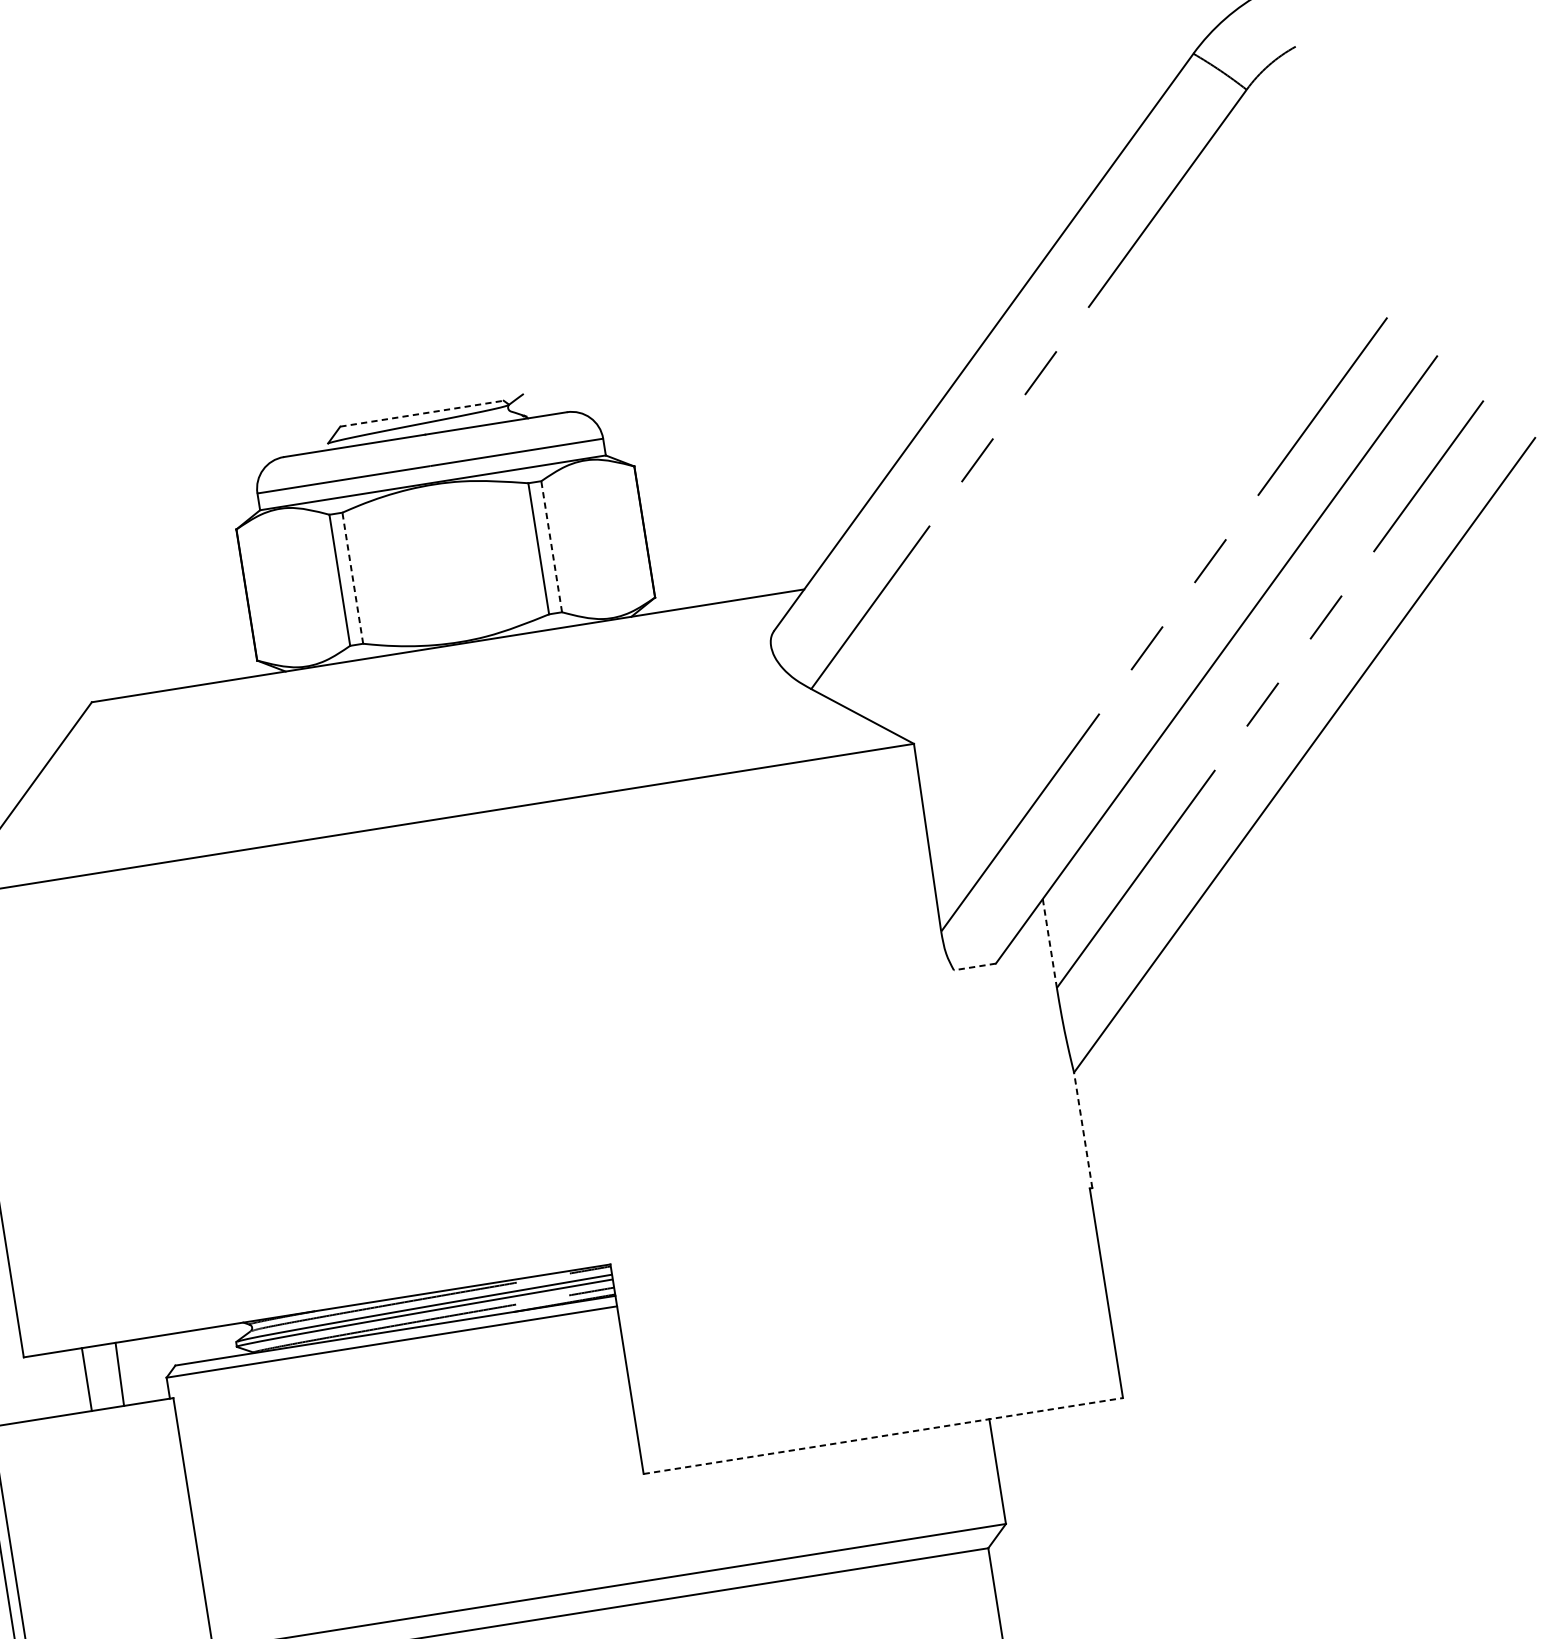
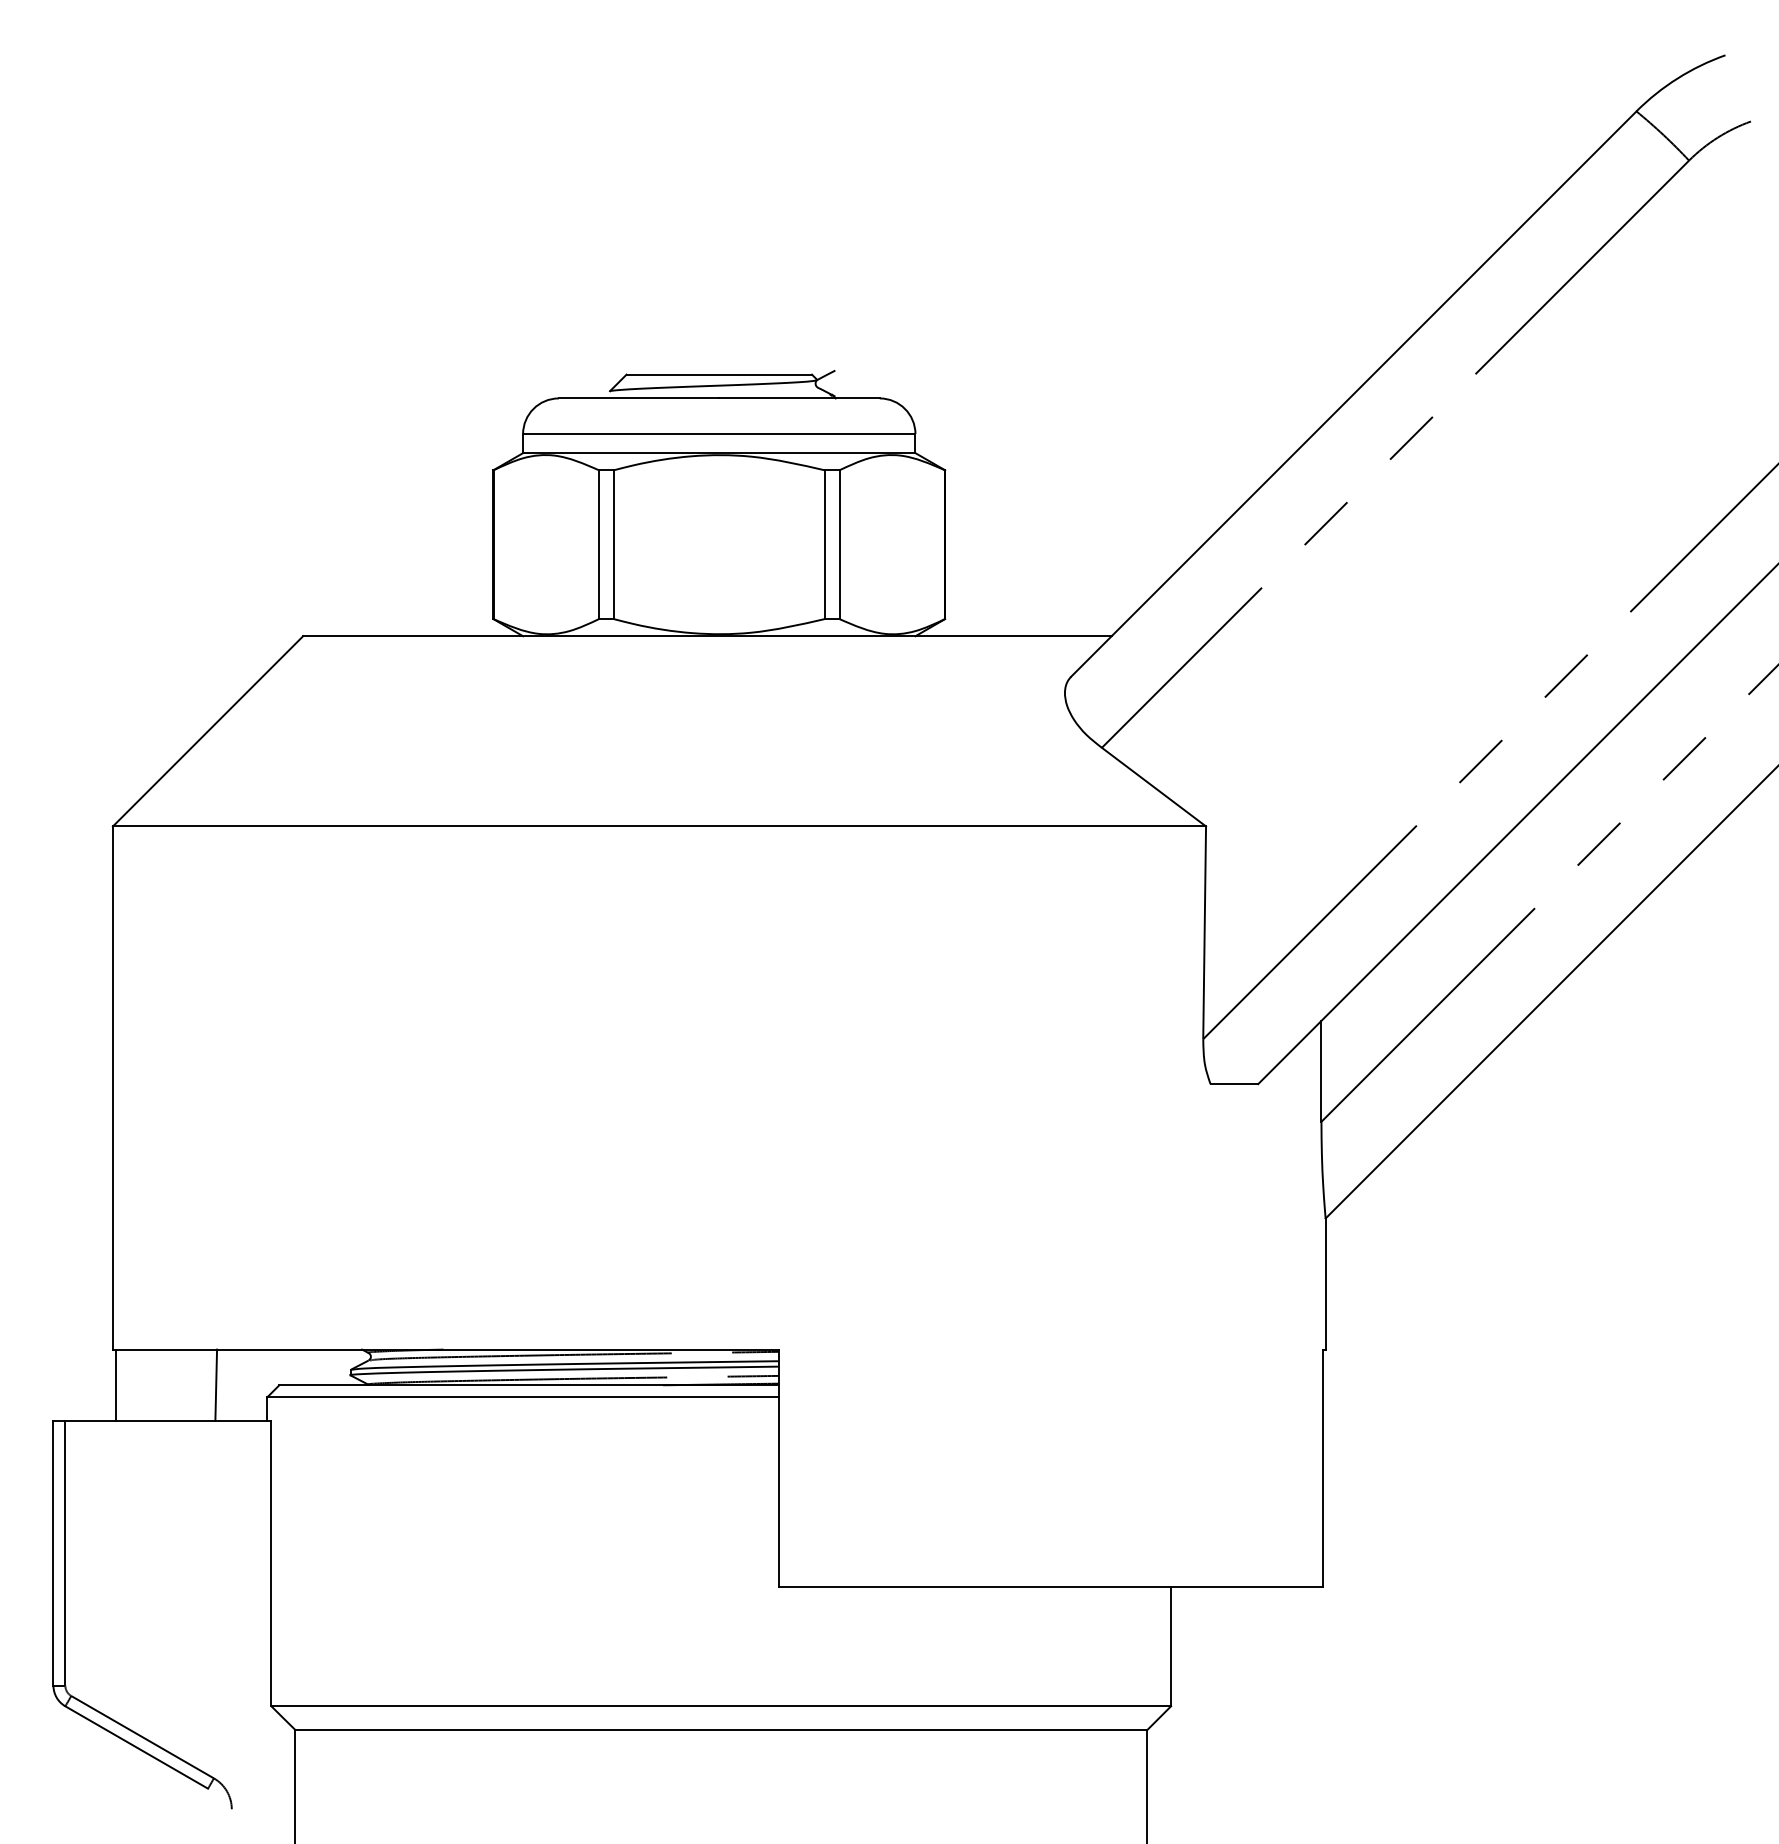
line: (422, 413) -> (719, 374), dashed -> solid
line: (551, 546) -> (839, 544), dashed -> solid
line: (352, 578) -> (613, 544), dashed -> solid
line: (1049, 943) -> (1321, 1071), dashed -> solid
line: (975, 967) -> (1234, 1084), dashed -> solid
line: (1083, 1130) -> (1325, 1284), dashed -> solid
line: (86, 1378) -> (115, 1384), moved
line: (884, 1435) -> (1051, 1587), dashed -> solid

